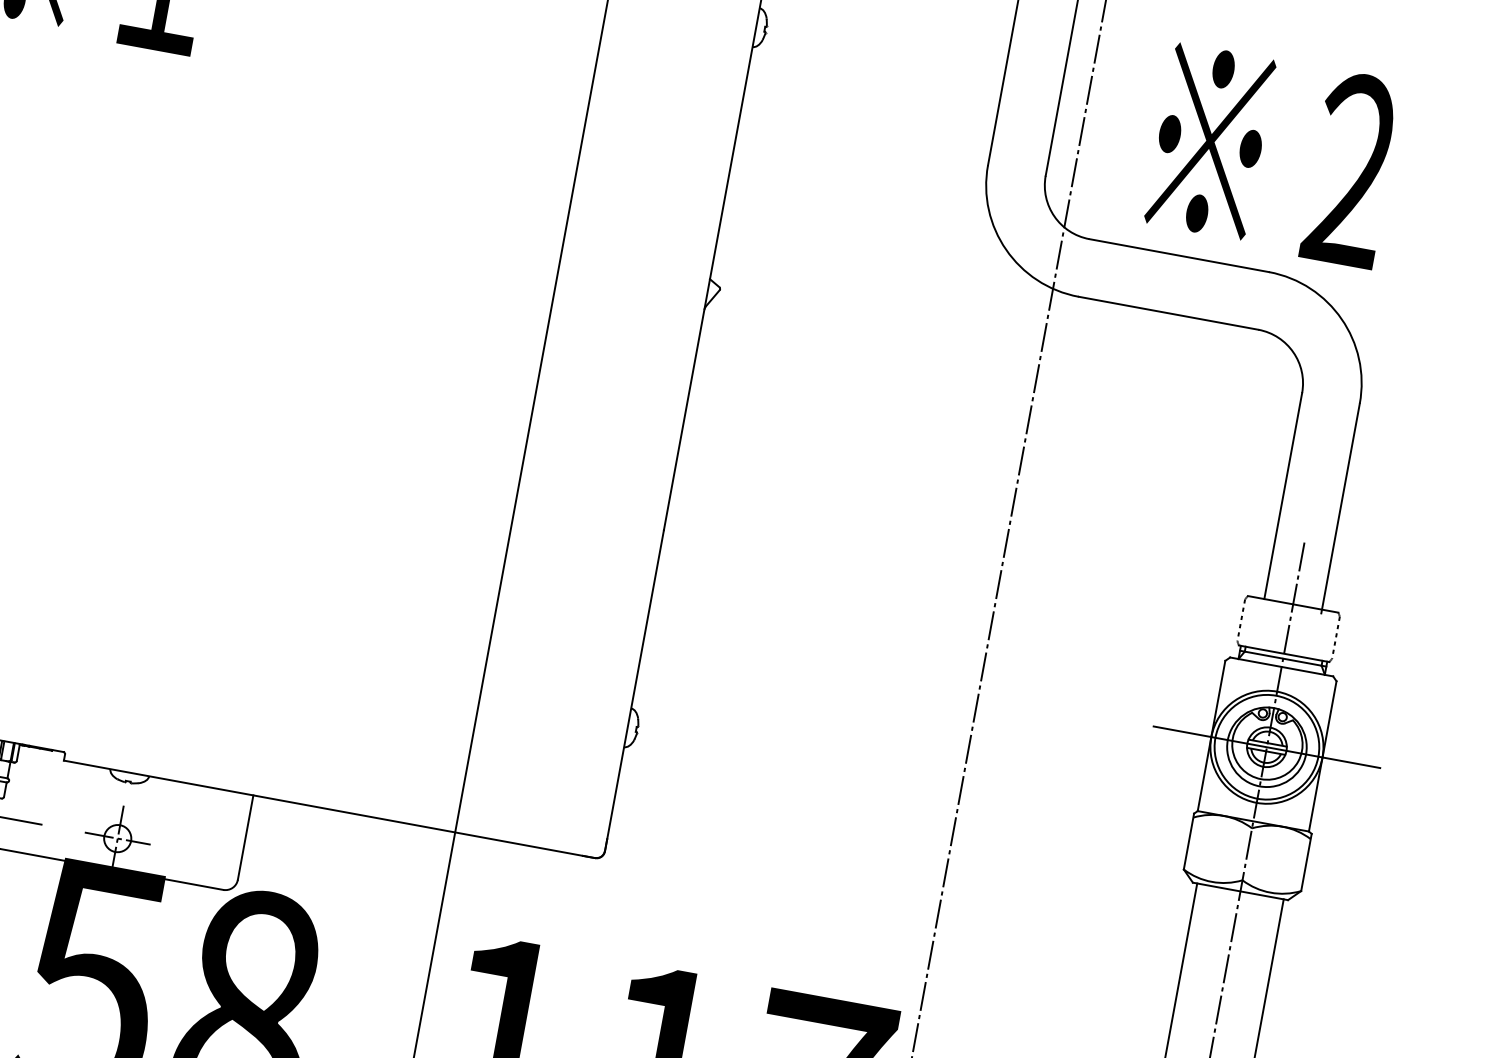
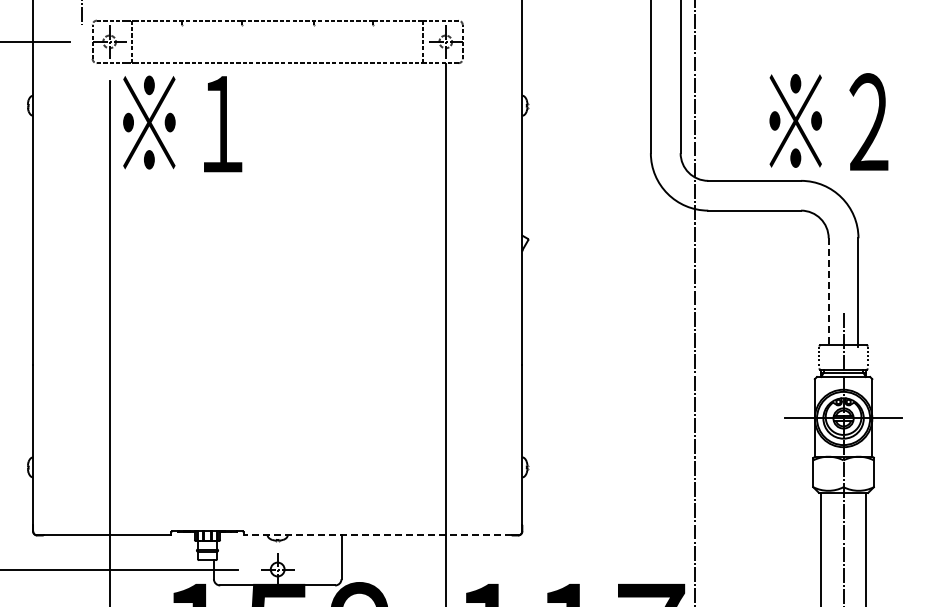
text: (1273, 154) -> (828, 121), moved
line: (1282, 496) -> (828, 291), solid -> dashed
line: (323, 808) -> (377, 535), solid -> dashed

